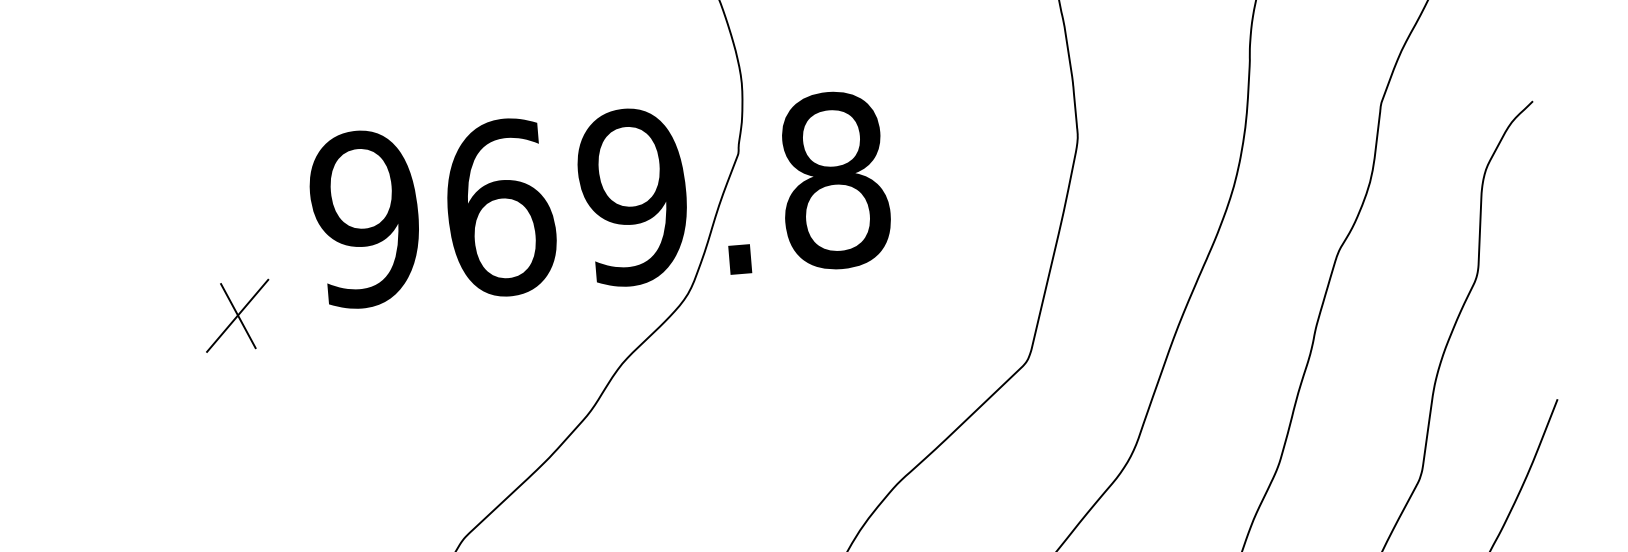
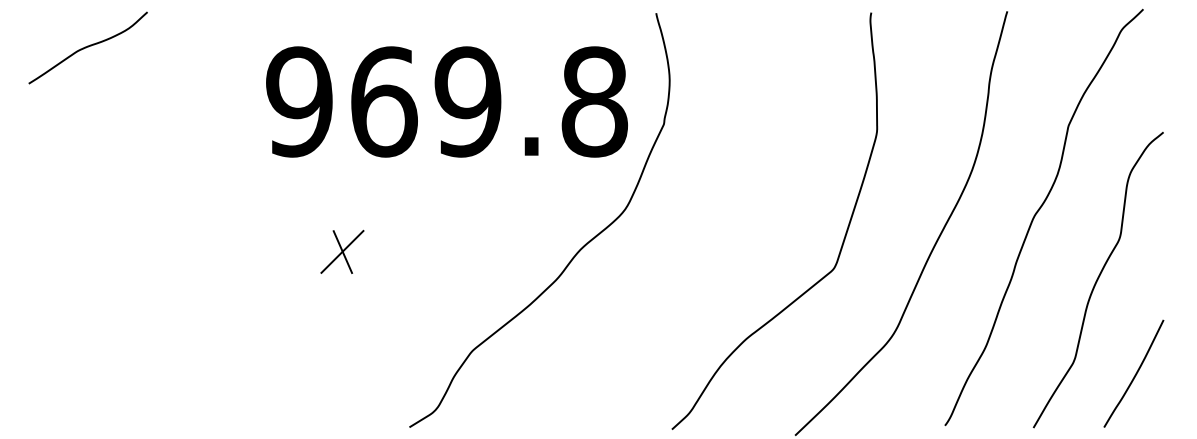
text: (599, 199) -> (446, 101), moved
part: (237, 315) -> (342, 251), moved

